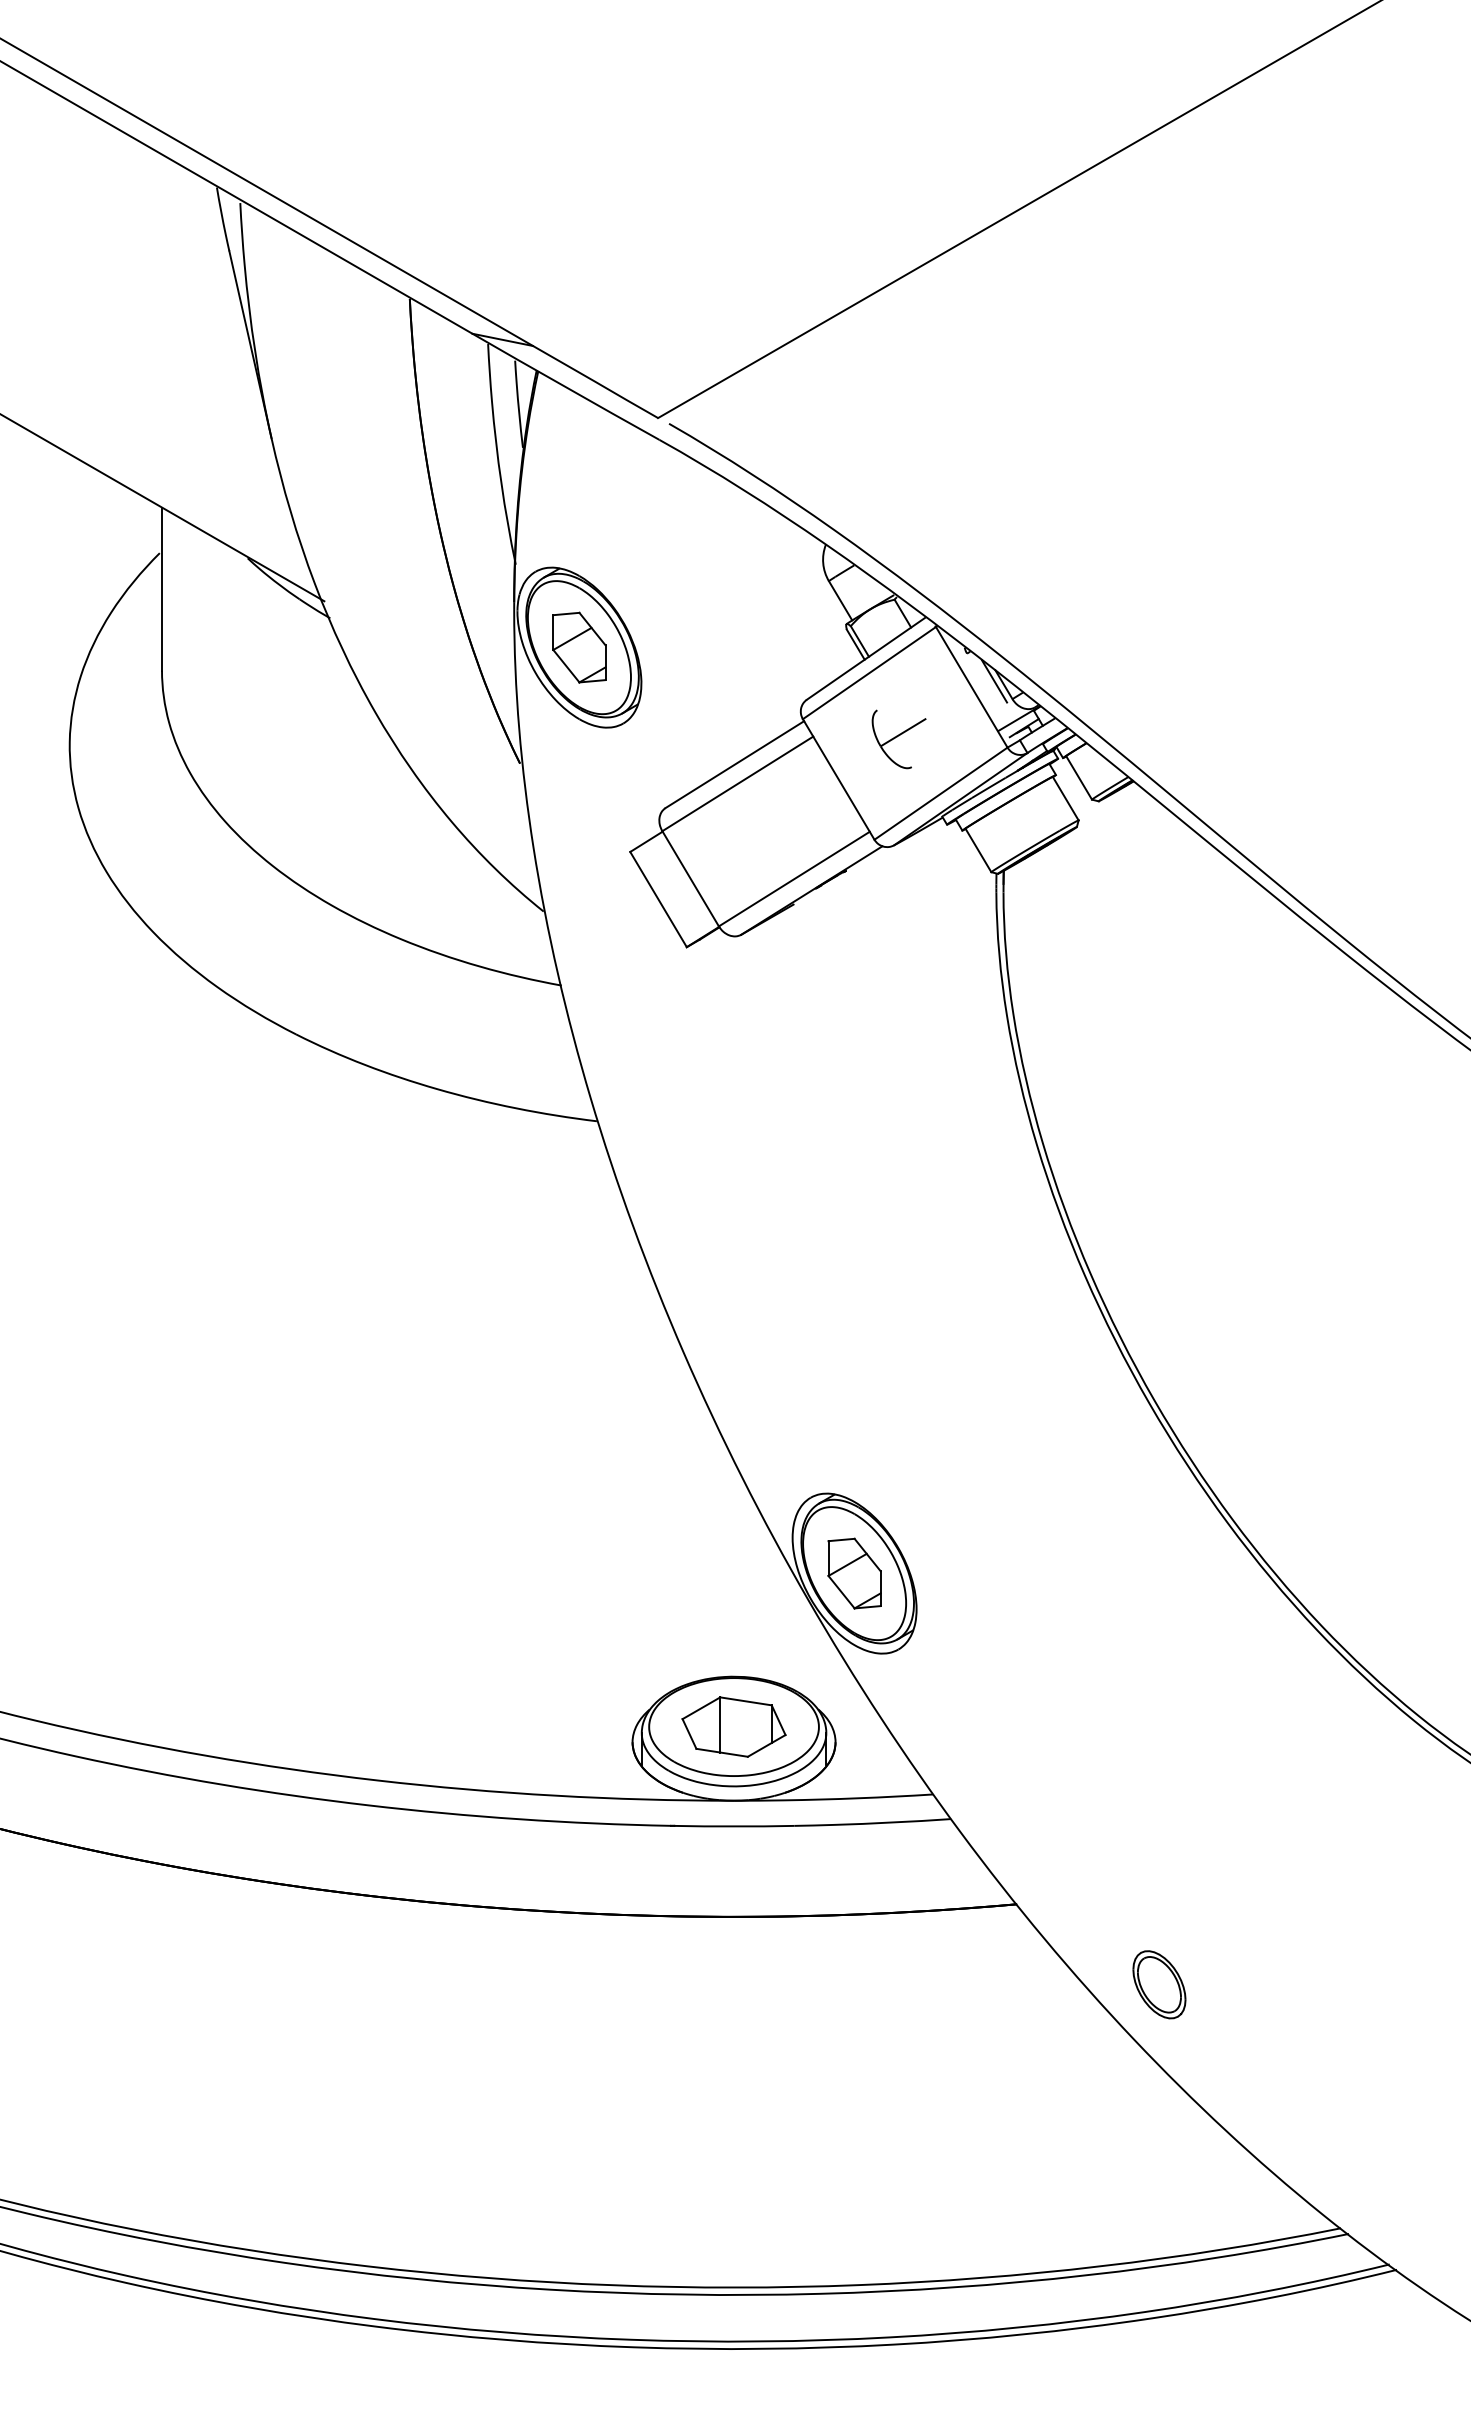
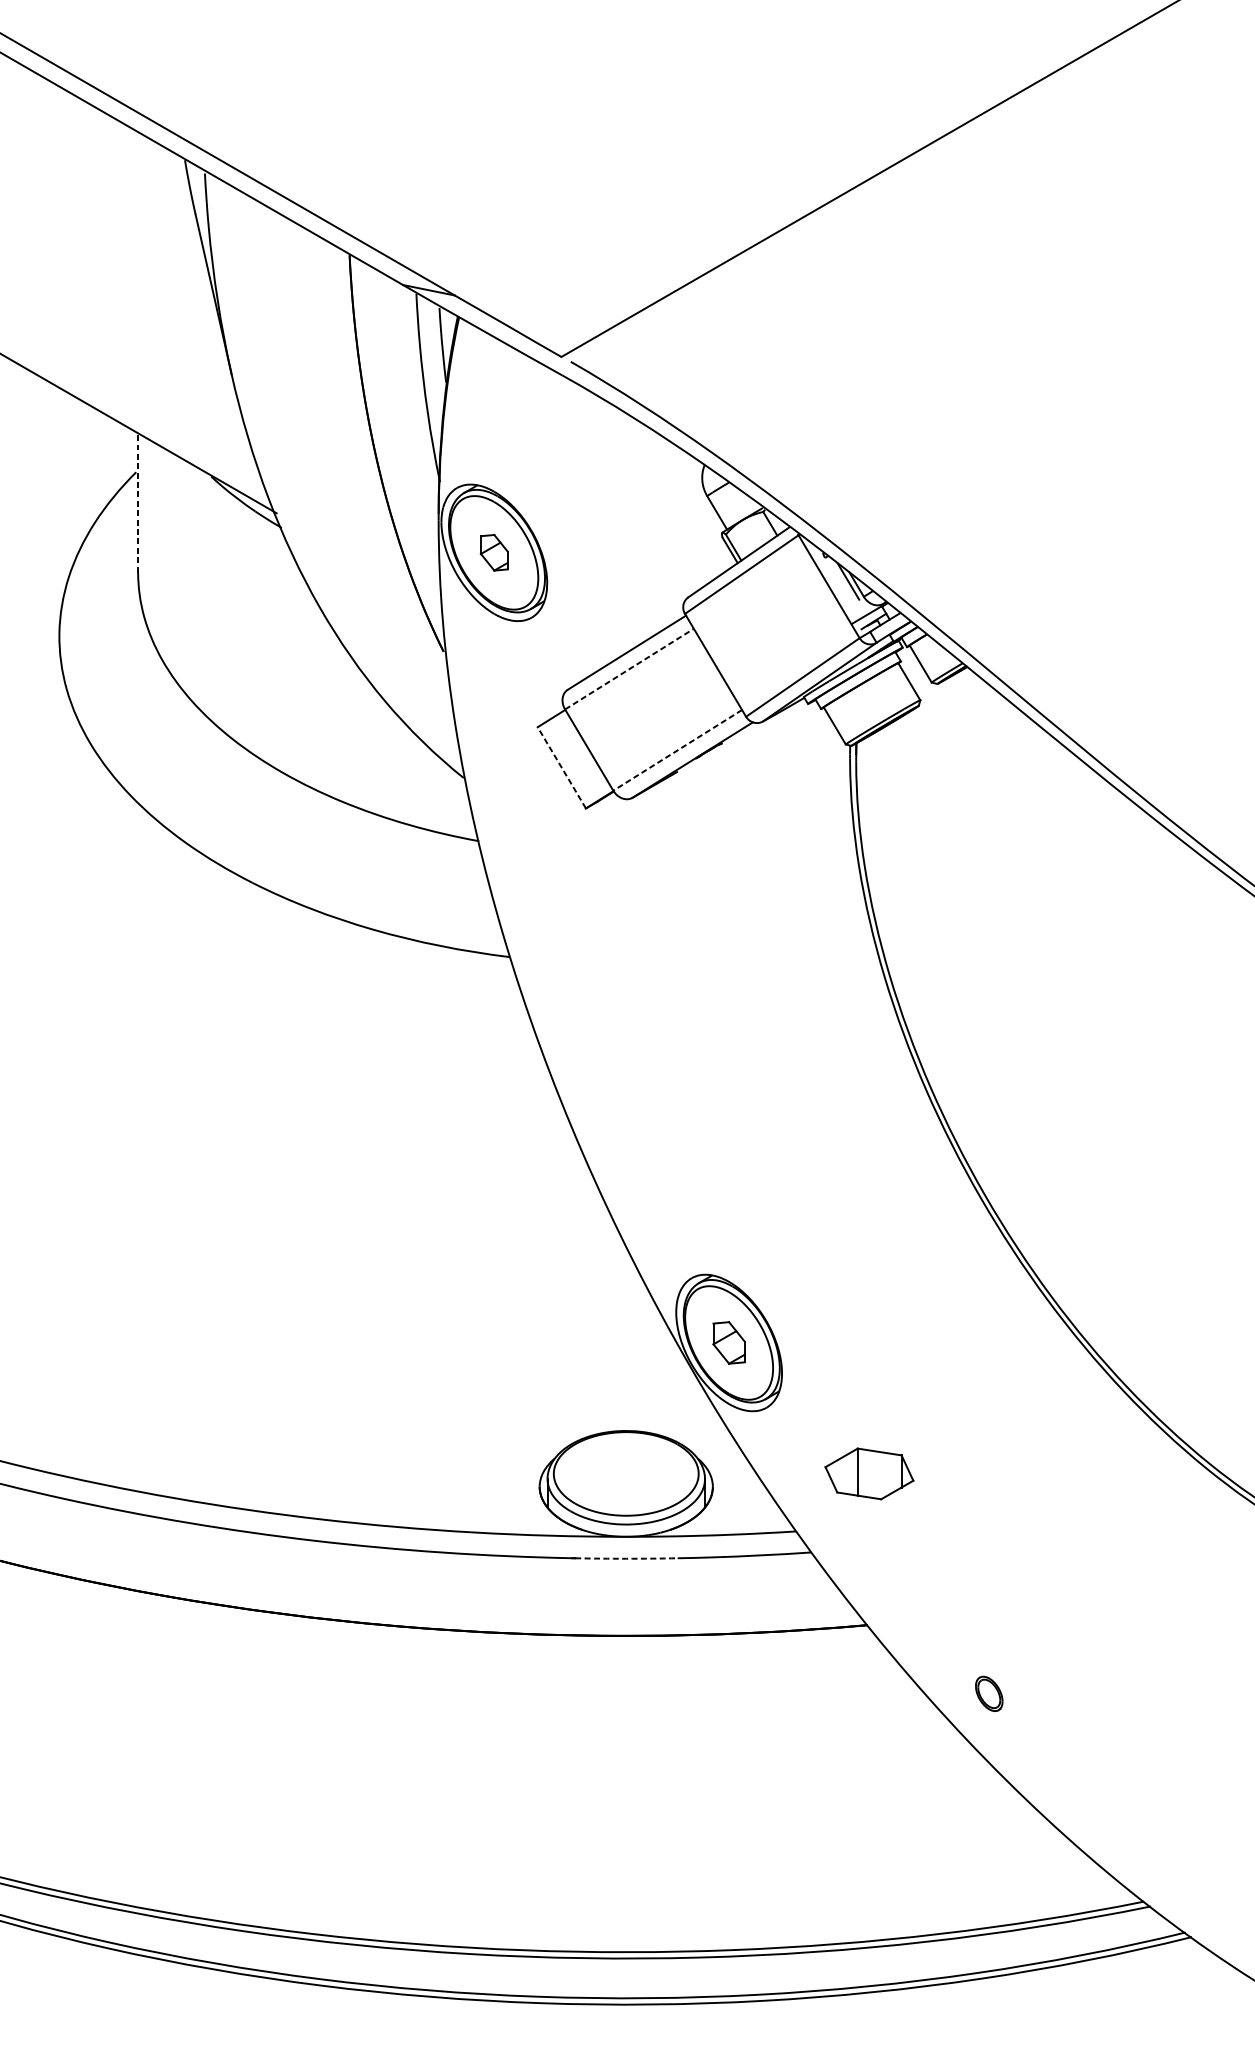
line: (162, 589) -> (138, 503), solid -> dashed
part: (579, 647) -> (494, 552), size x0.6
part: (898, 739) -> (766, 631), removed
line: (738, 783) -> (630, 668), solid -> dashed
line: (793, 879) -> (676, 750), solid -> dashed
line: (658, 899) -> (561, 767), solid -> dashed
part: (854, 1573) -> (729, 1342), size x0.7
part: (733, 1726) -> (868, 1473), moved
arc: (734, 1826) -> (626, 1558), solid -> dashed
part: (1159, 1984) -> (989, 1693), size x0.6

